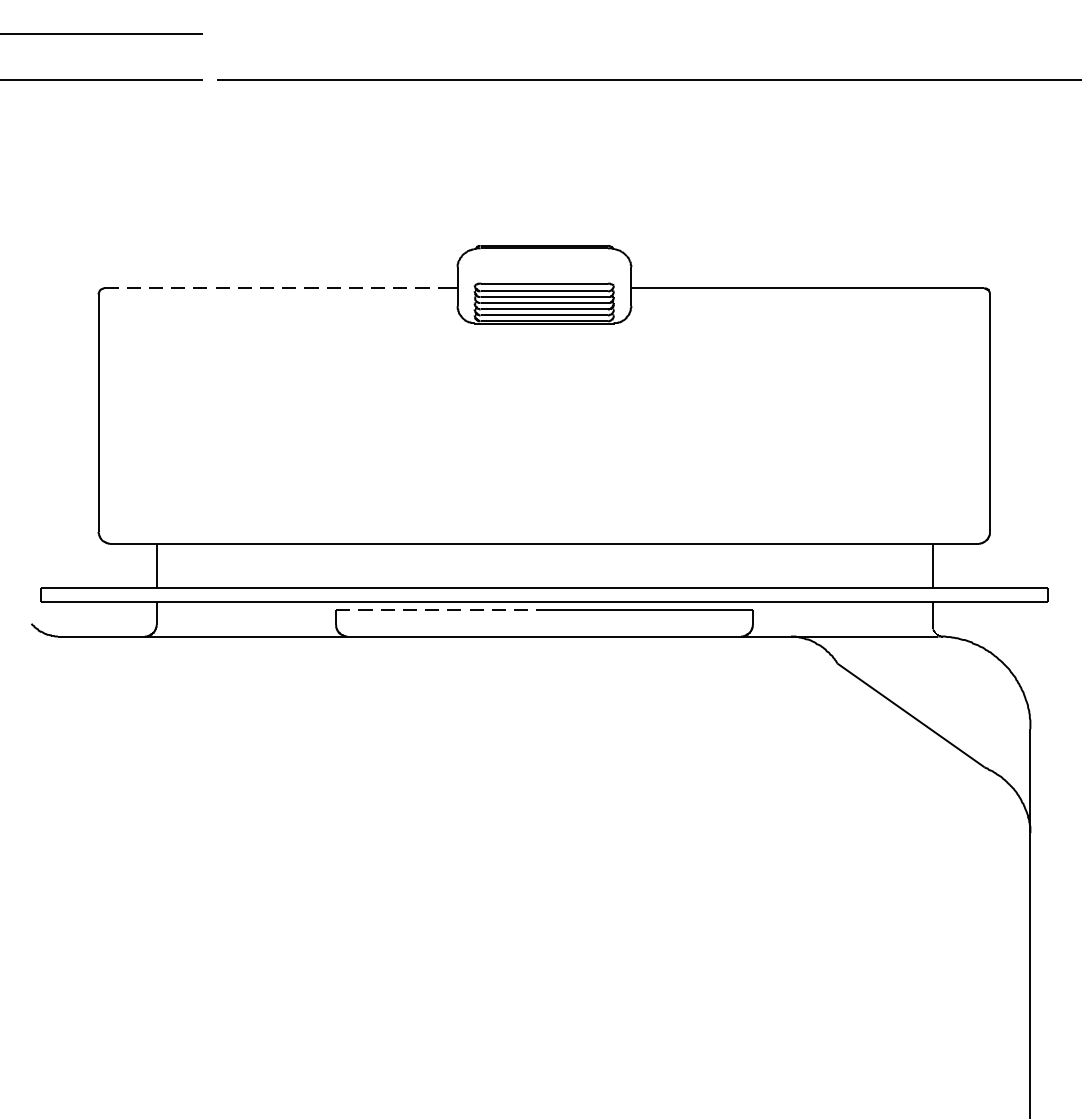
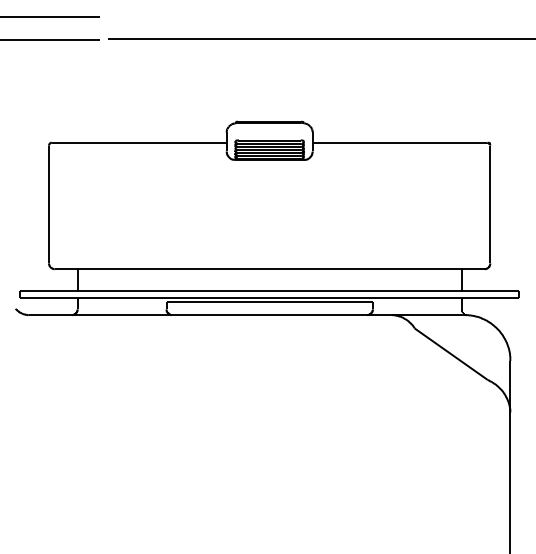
line: (273, 287) -> (135, 142), dashed -> solid
line: (441, 610) -> (218, 302), dashed -> solid

